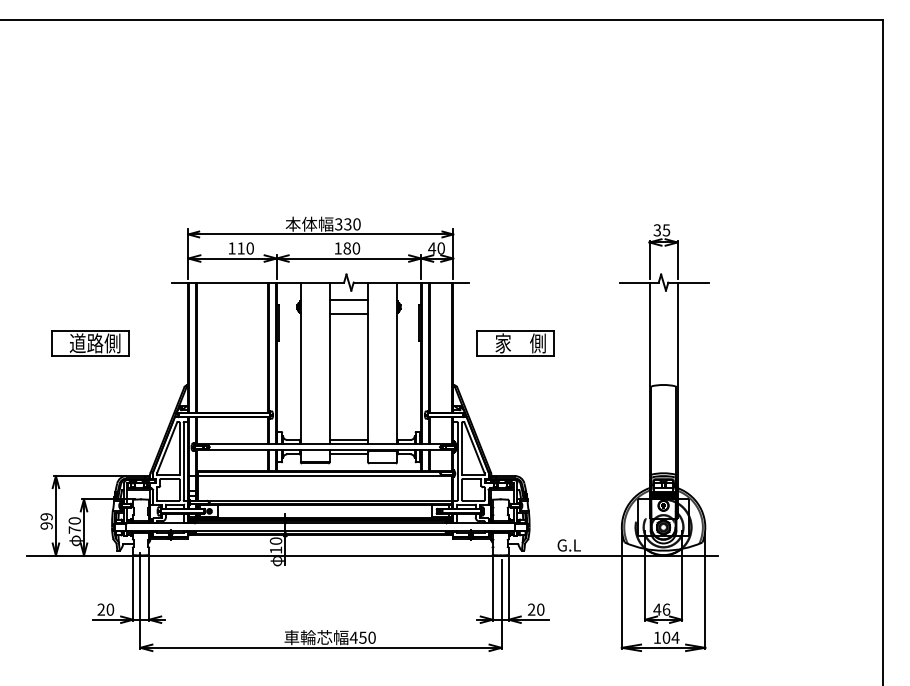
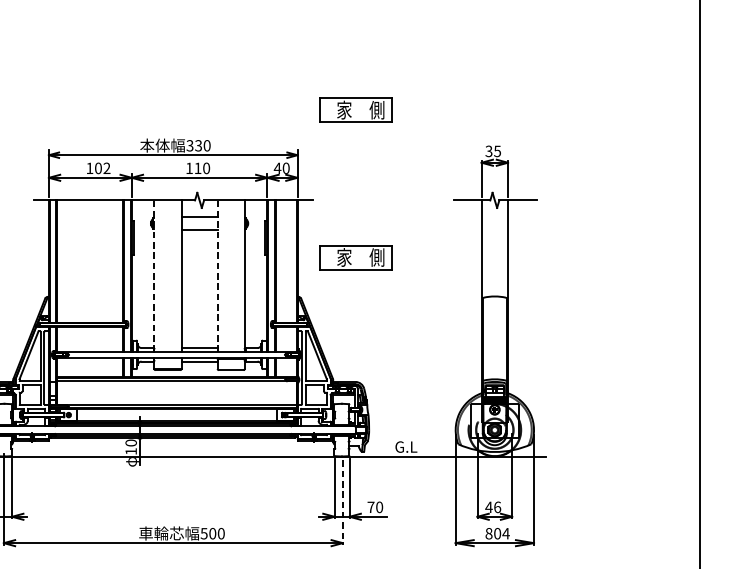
part: (515, 186) -> (355, 110), added
text: (245, 248) -> (102, 168), 110 -> 102
text: (346, 248) -> (197, 168), 180 -> 110
line: (300, 363) -> (154, 276), solid -> dashed
line: (368, 363) -> (217, 276), solid -> dashed
line: (501, 604) -> (342, 502), solid -> dashed
text: (531, 609) -> (370, 507), 20 -> 70
text: (357, 637) -> (207, 533), 450 -> 500
text: (657, 637) -> (489, 533), 104 -> 804

